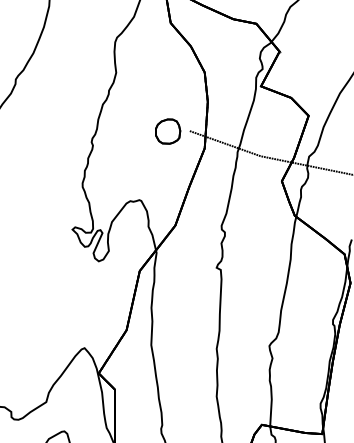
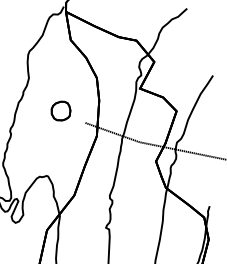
part: (168, 131) -> (61, 111), moved

